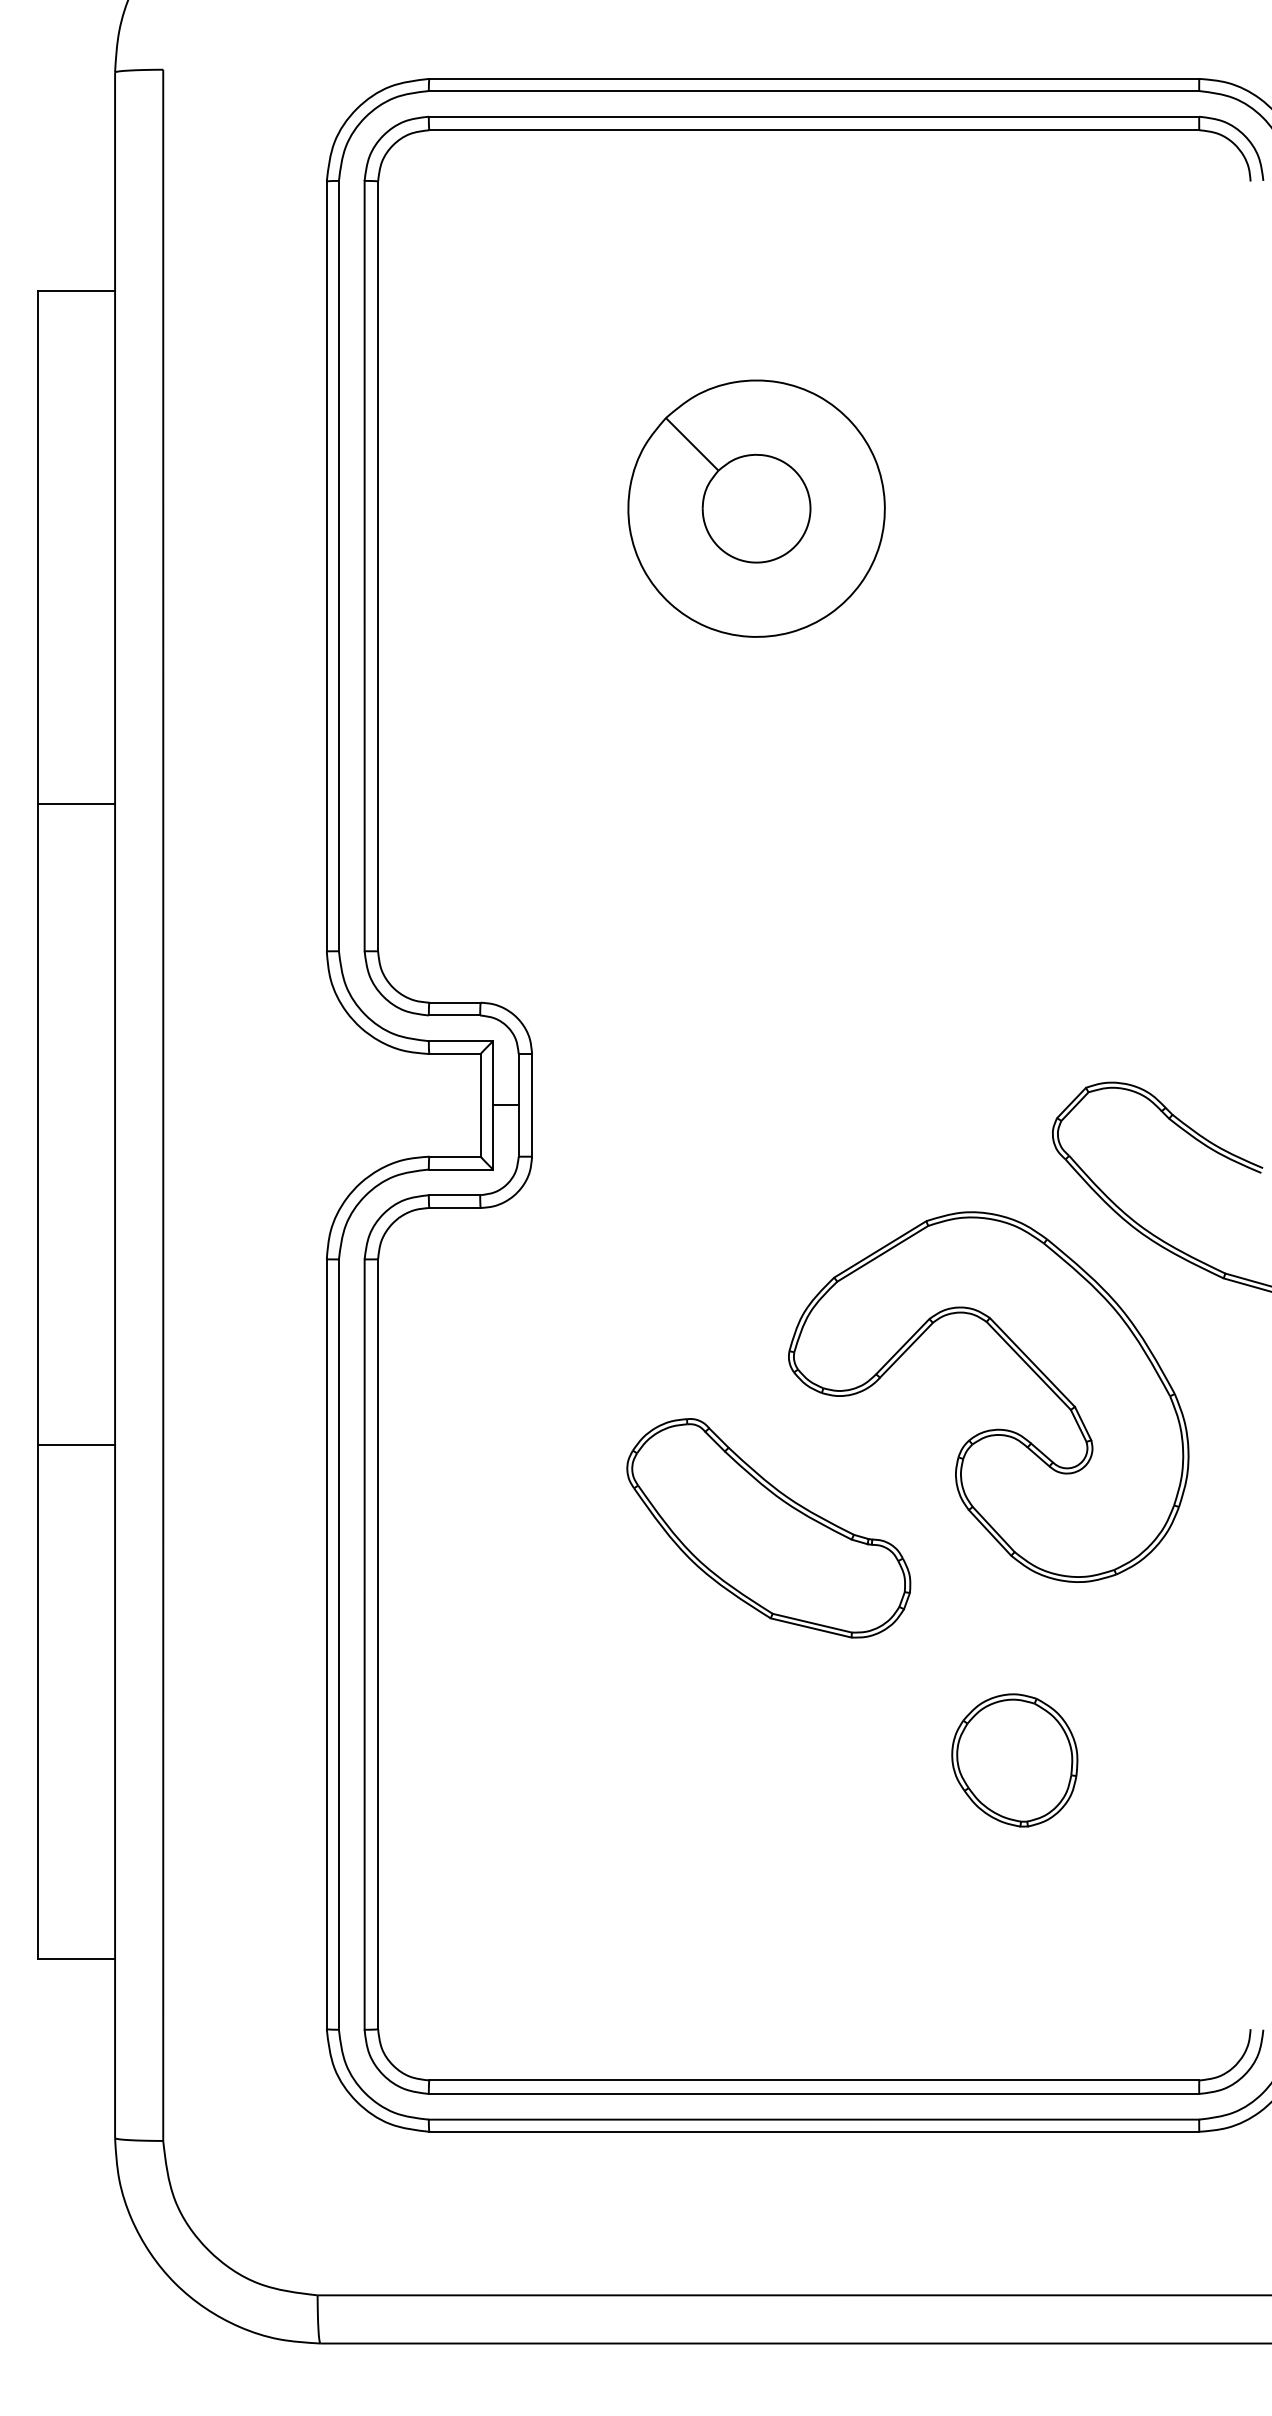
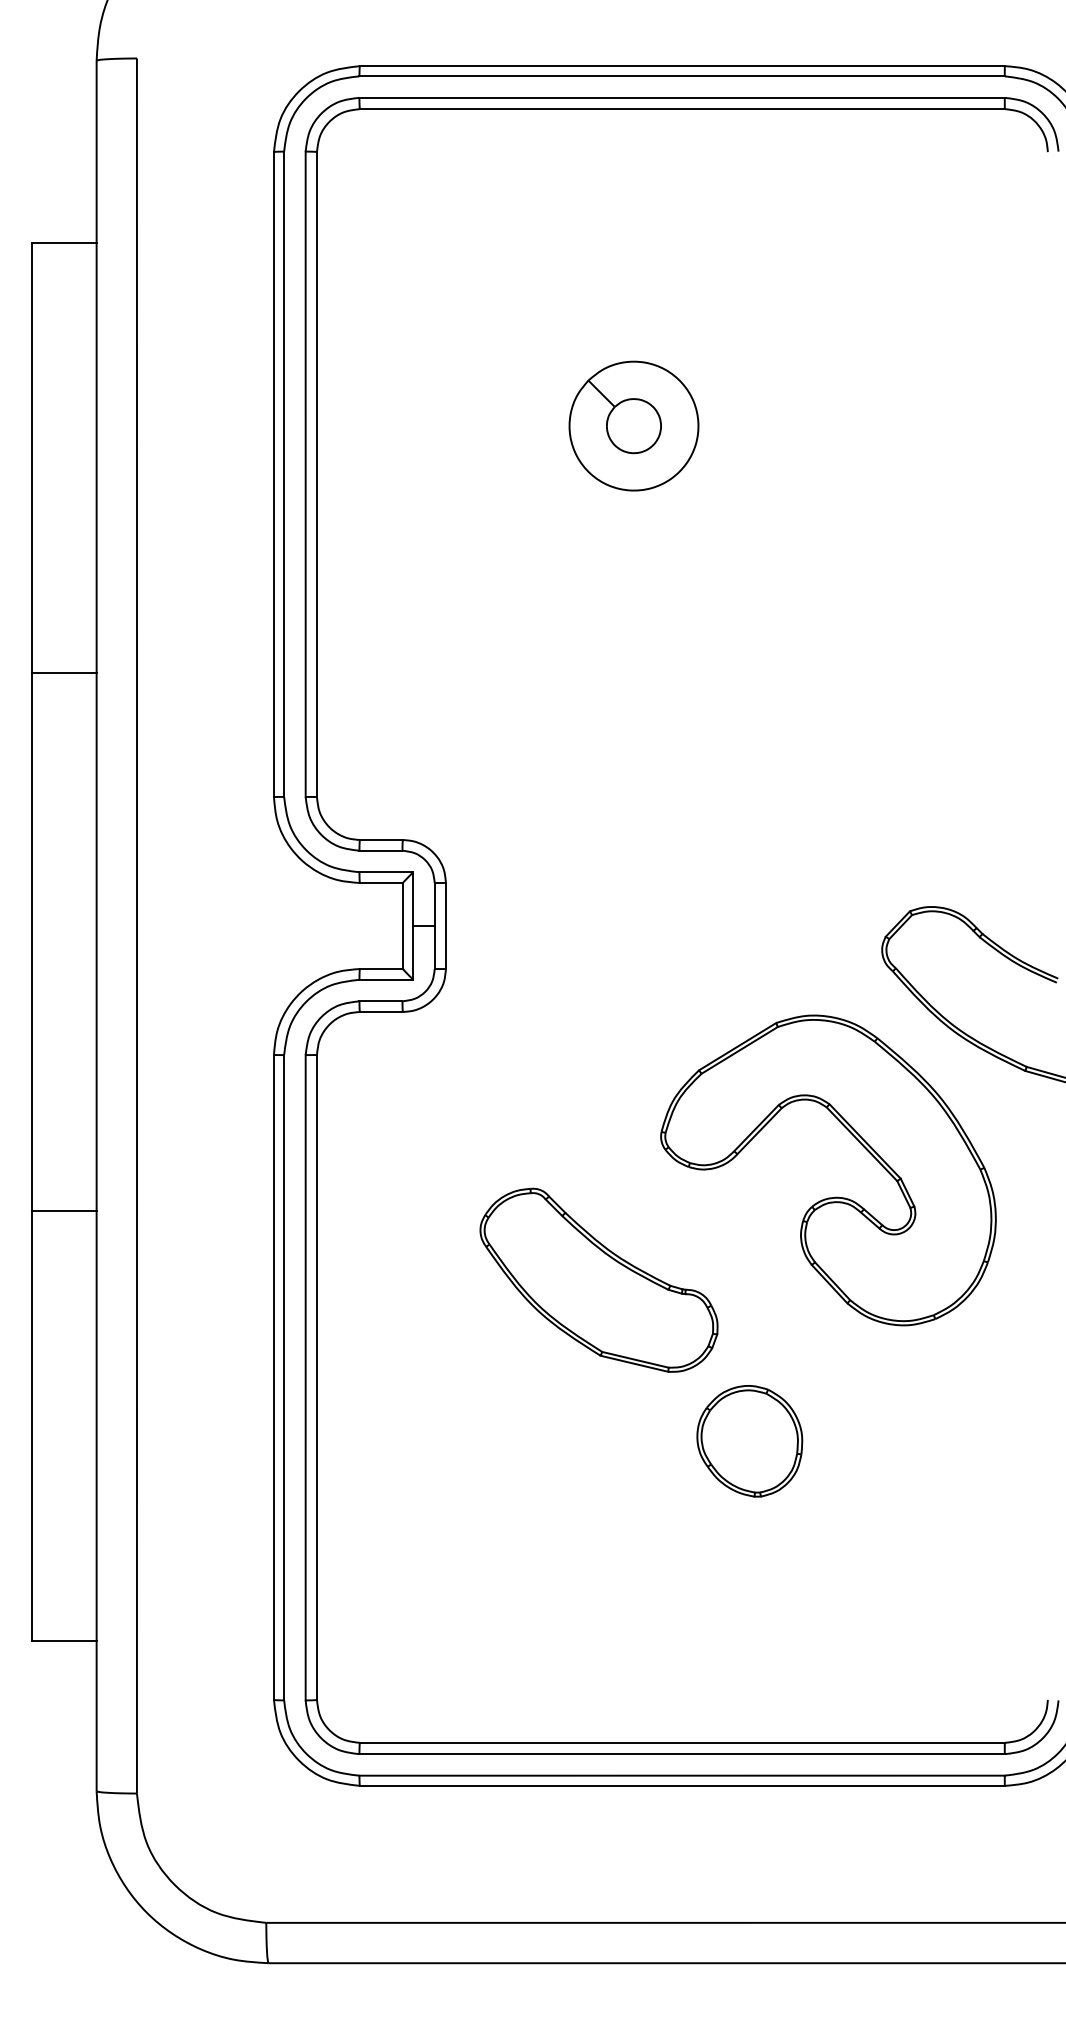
part: (756, 508) -> (633, 426), size x0.6
part: (768, 1528) -> (598, 1280), moved
part: (1014, 1760) -> (749, 1441), moved

